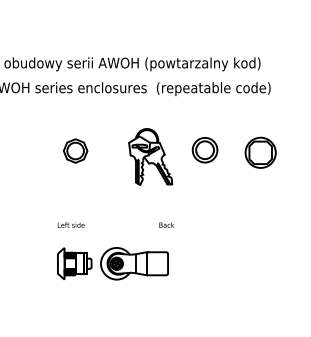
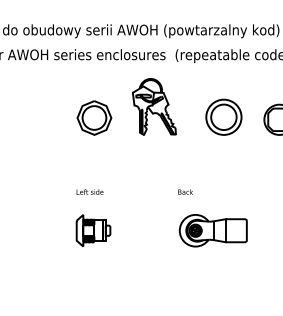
part: (204, 149) -> (223, 116), size x1.43
part: (75, 150) -> (94, 117), size x1.43
part: (150, 156) -> (154, 106), moved
part: (134, 263) -> (213, 230), moved

